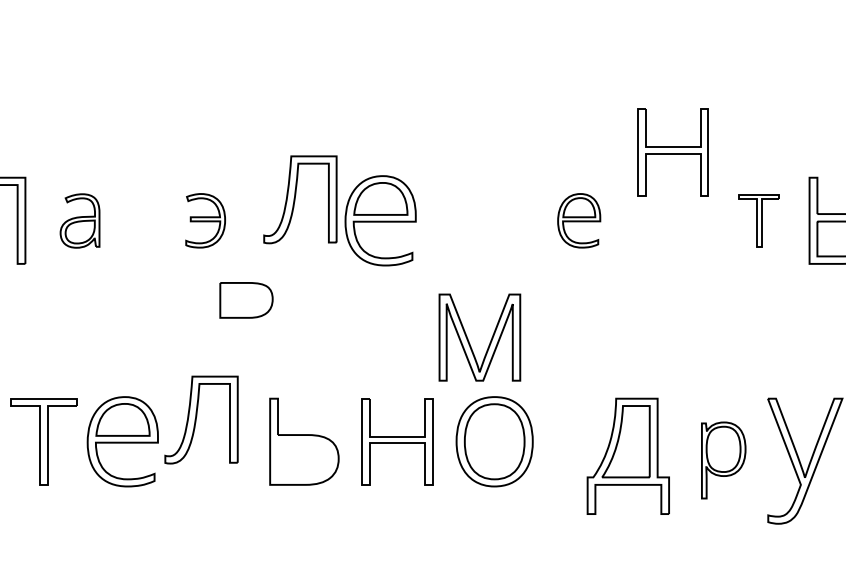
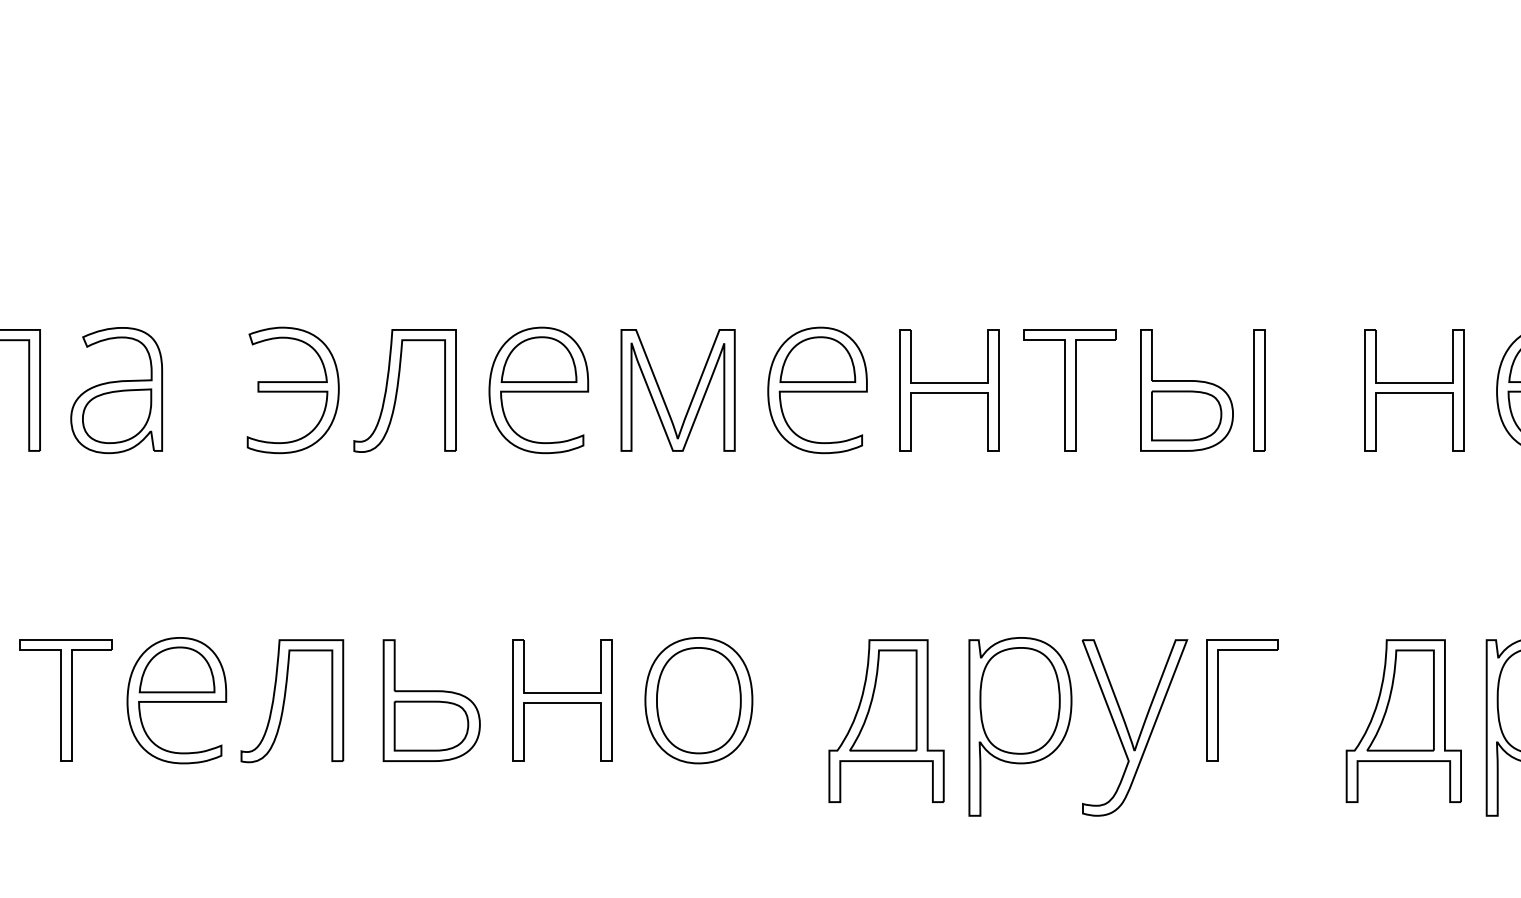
part: (673, 152) -> (949, 390), moved
part: (295, 198) -> (398, 389), moved
part: (79, 220) -> (116, 390), size x1.67
part: (205, 220) -> (292, 390), size x1.67
part: (579, 220) -> (817, 390), size x1.67
part: (758, 220) -> (1069, 390), size x1.67
part: (246, 299) -> (431, 725), moved
part: (469, 341) -> (663, 396), moved
part: (196, 419) -> (285, 700), moved
part: (723, 460) -> (1020, 726), size x1.67

